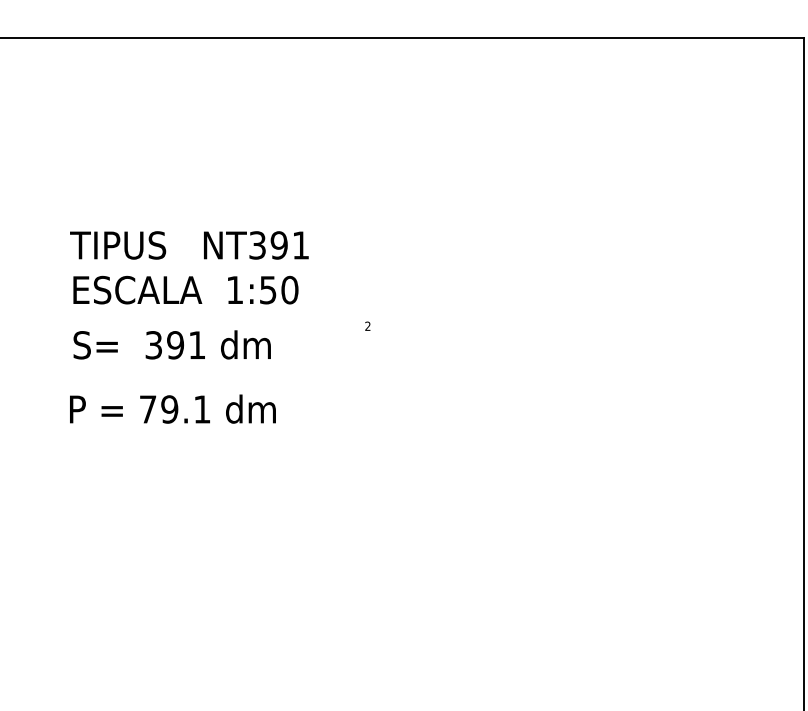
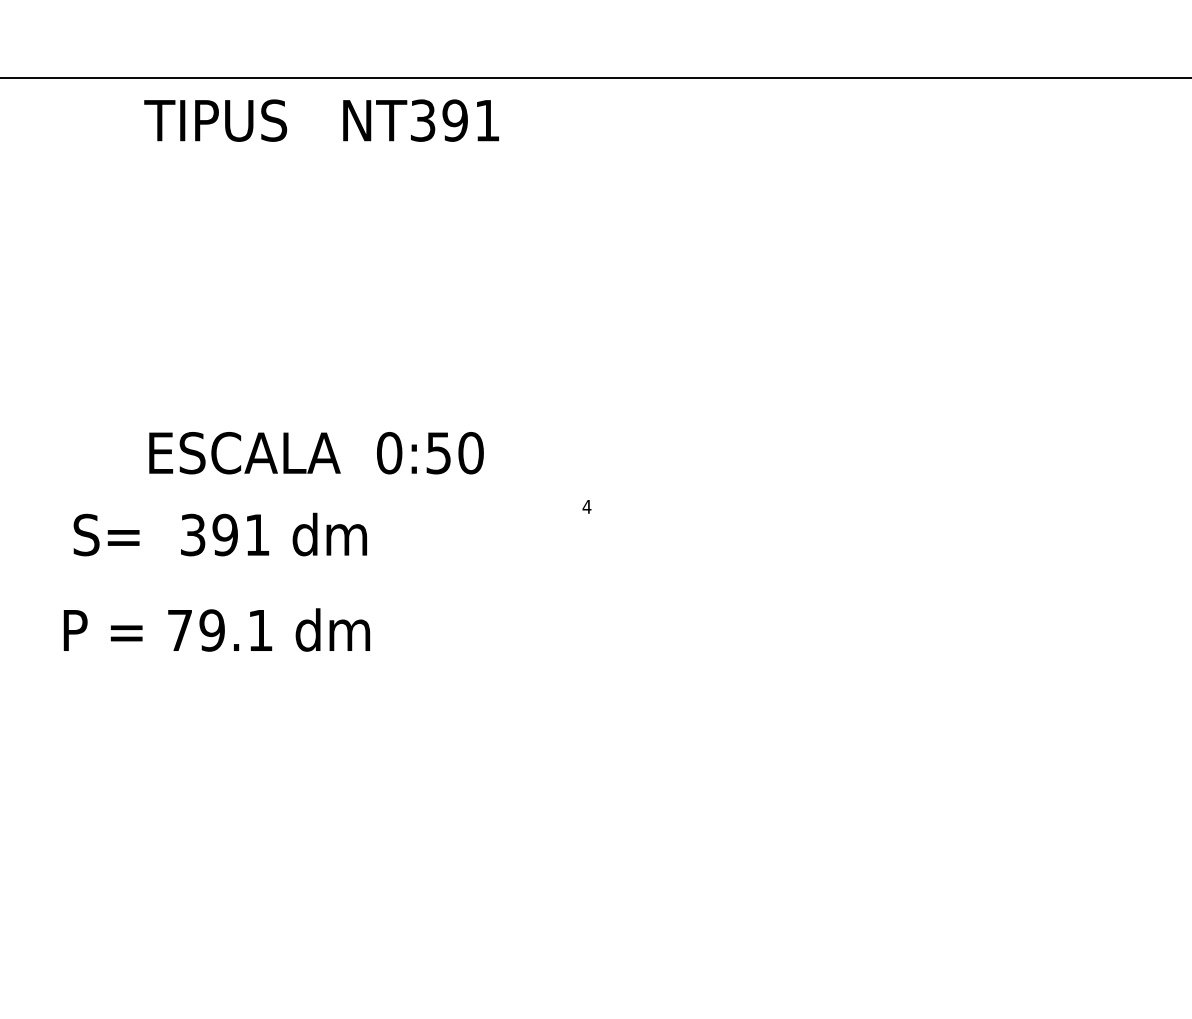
text: (189, 245) -> (321, 120), moved
text: (234, 289) -> (388, 452), 1:50 -> 0:50
text: (367, 325) -> (586, 505), 2 -> 4
text: (171, 344) -> (219, 533), moved
text: (172, 408) -> (216, 629), moved

